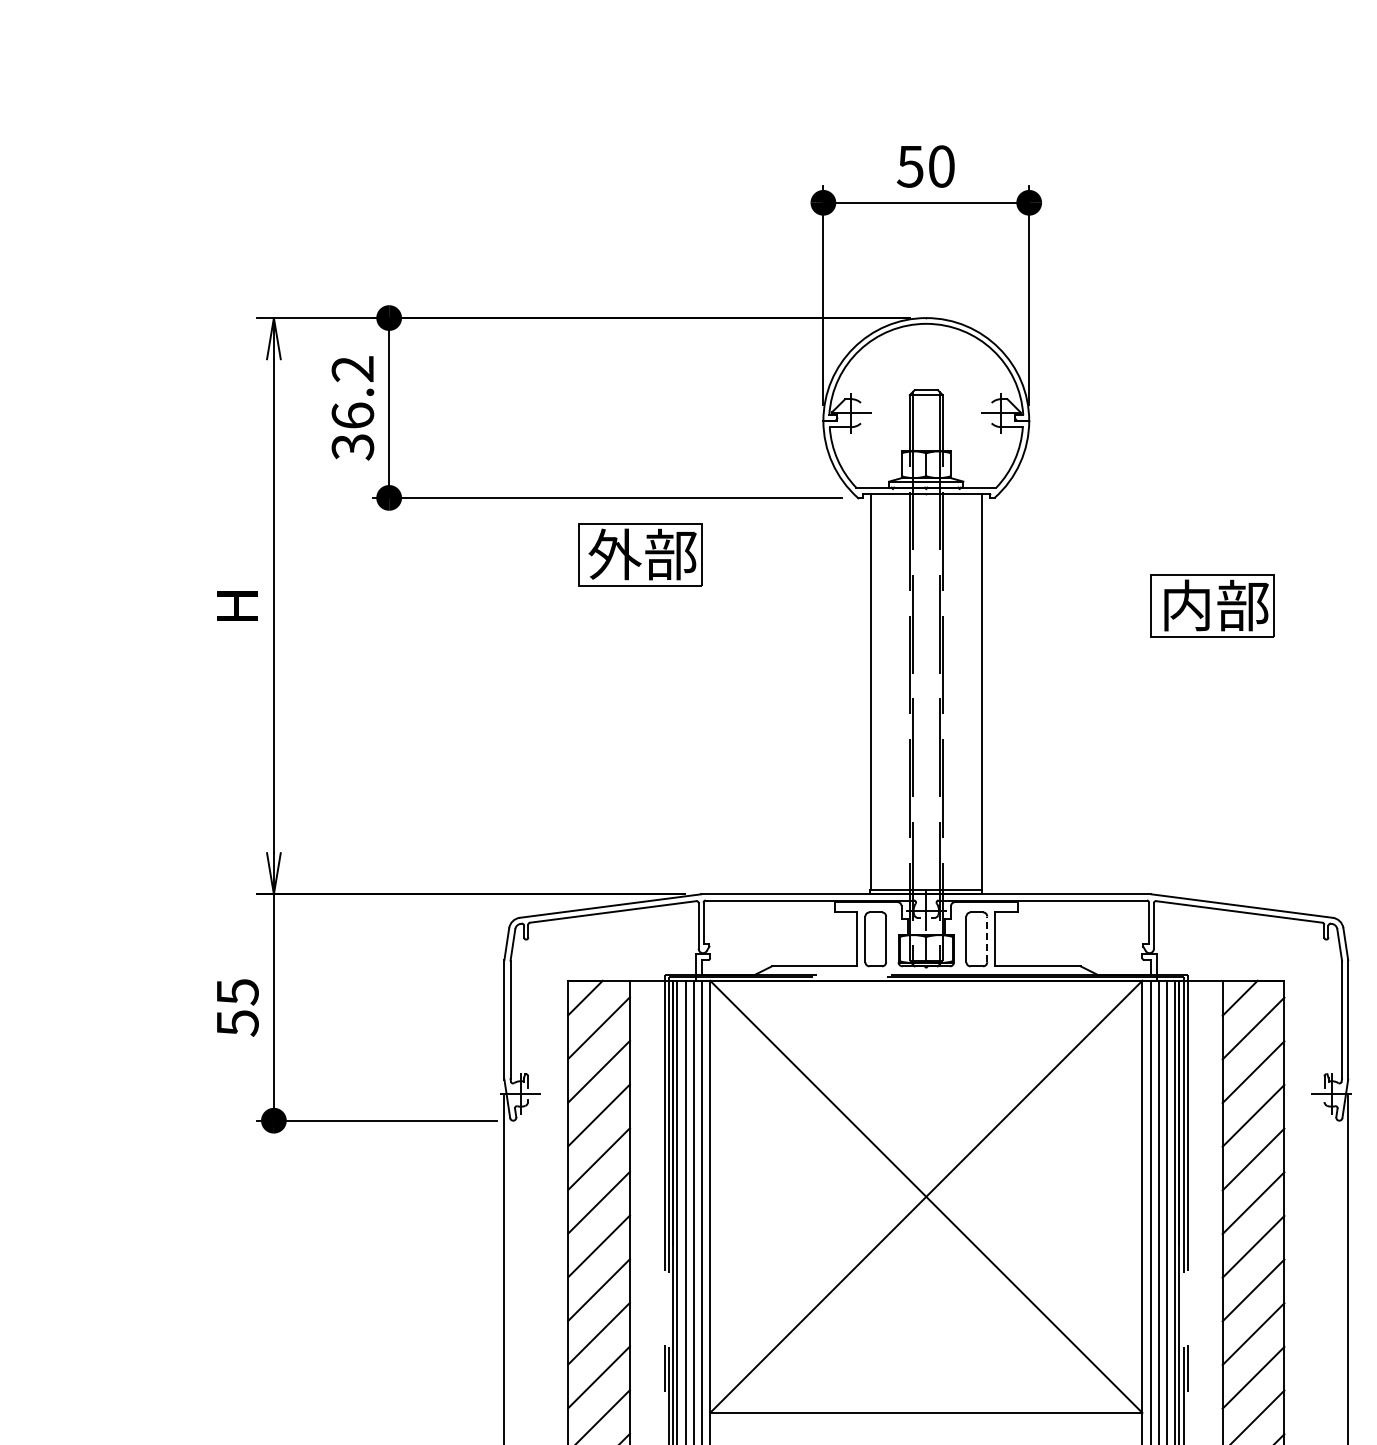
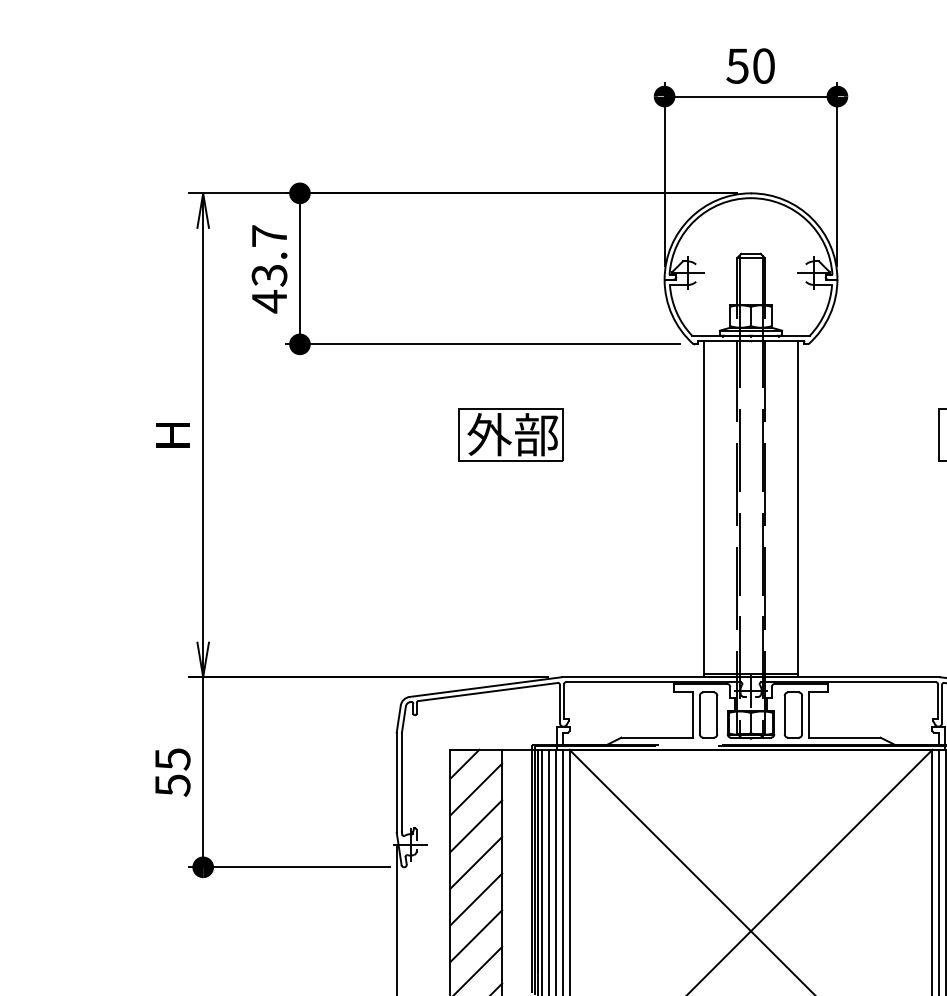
text: (352, 408) -> (269, 269), 36.2 -> 43.7
part: (640, 554) -> (511, 434), moved
line: (987, 939) -> (802, 715), dashed -> solid

